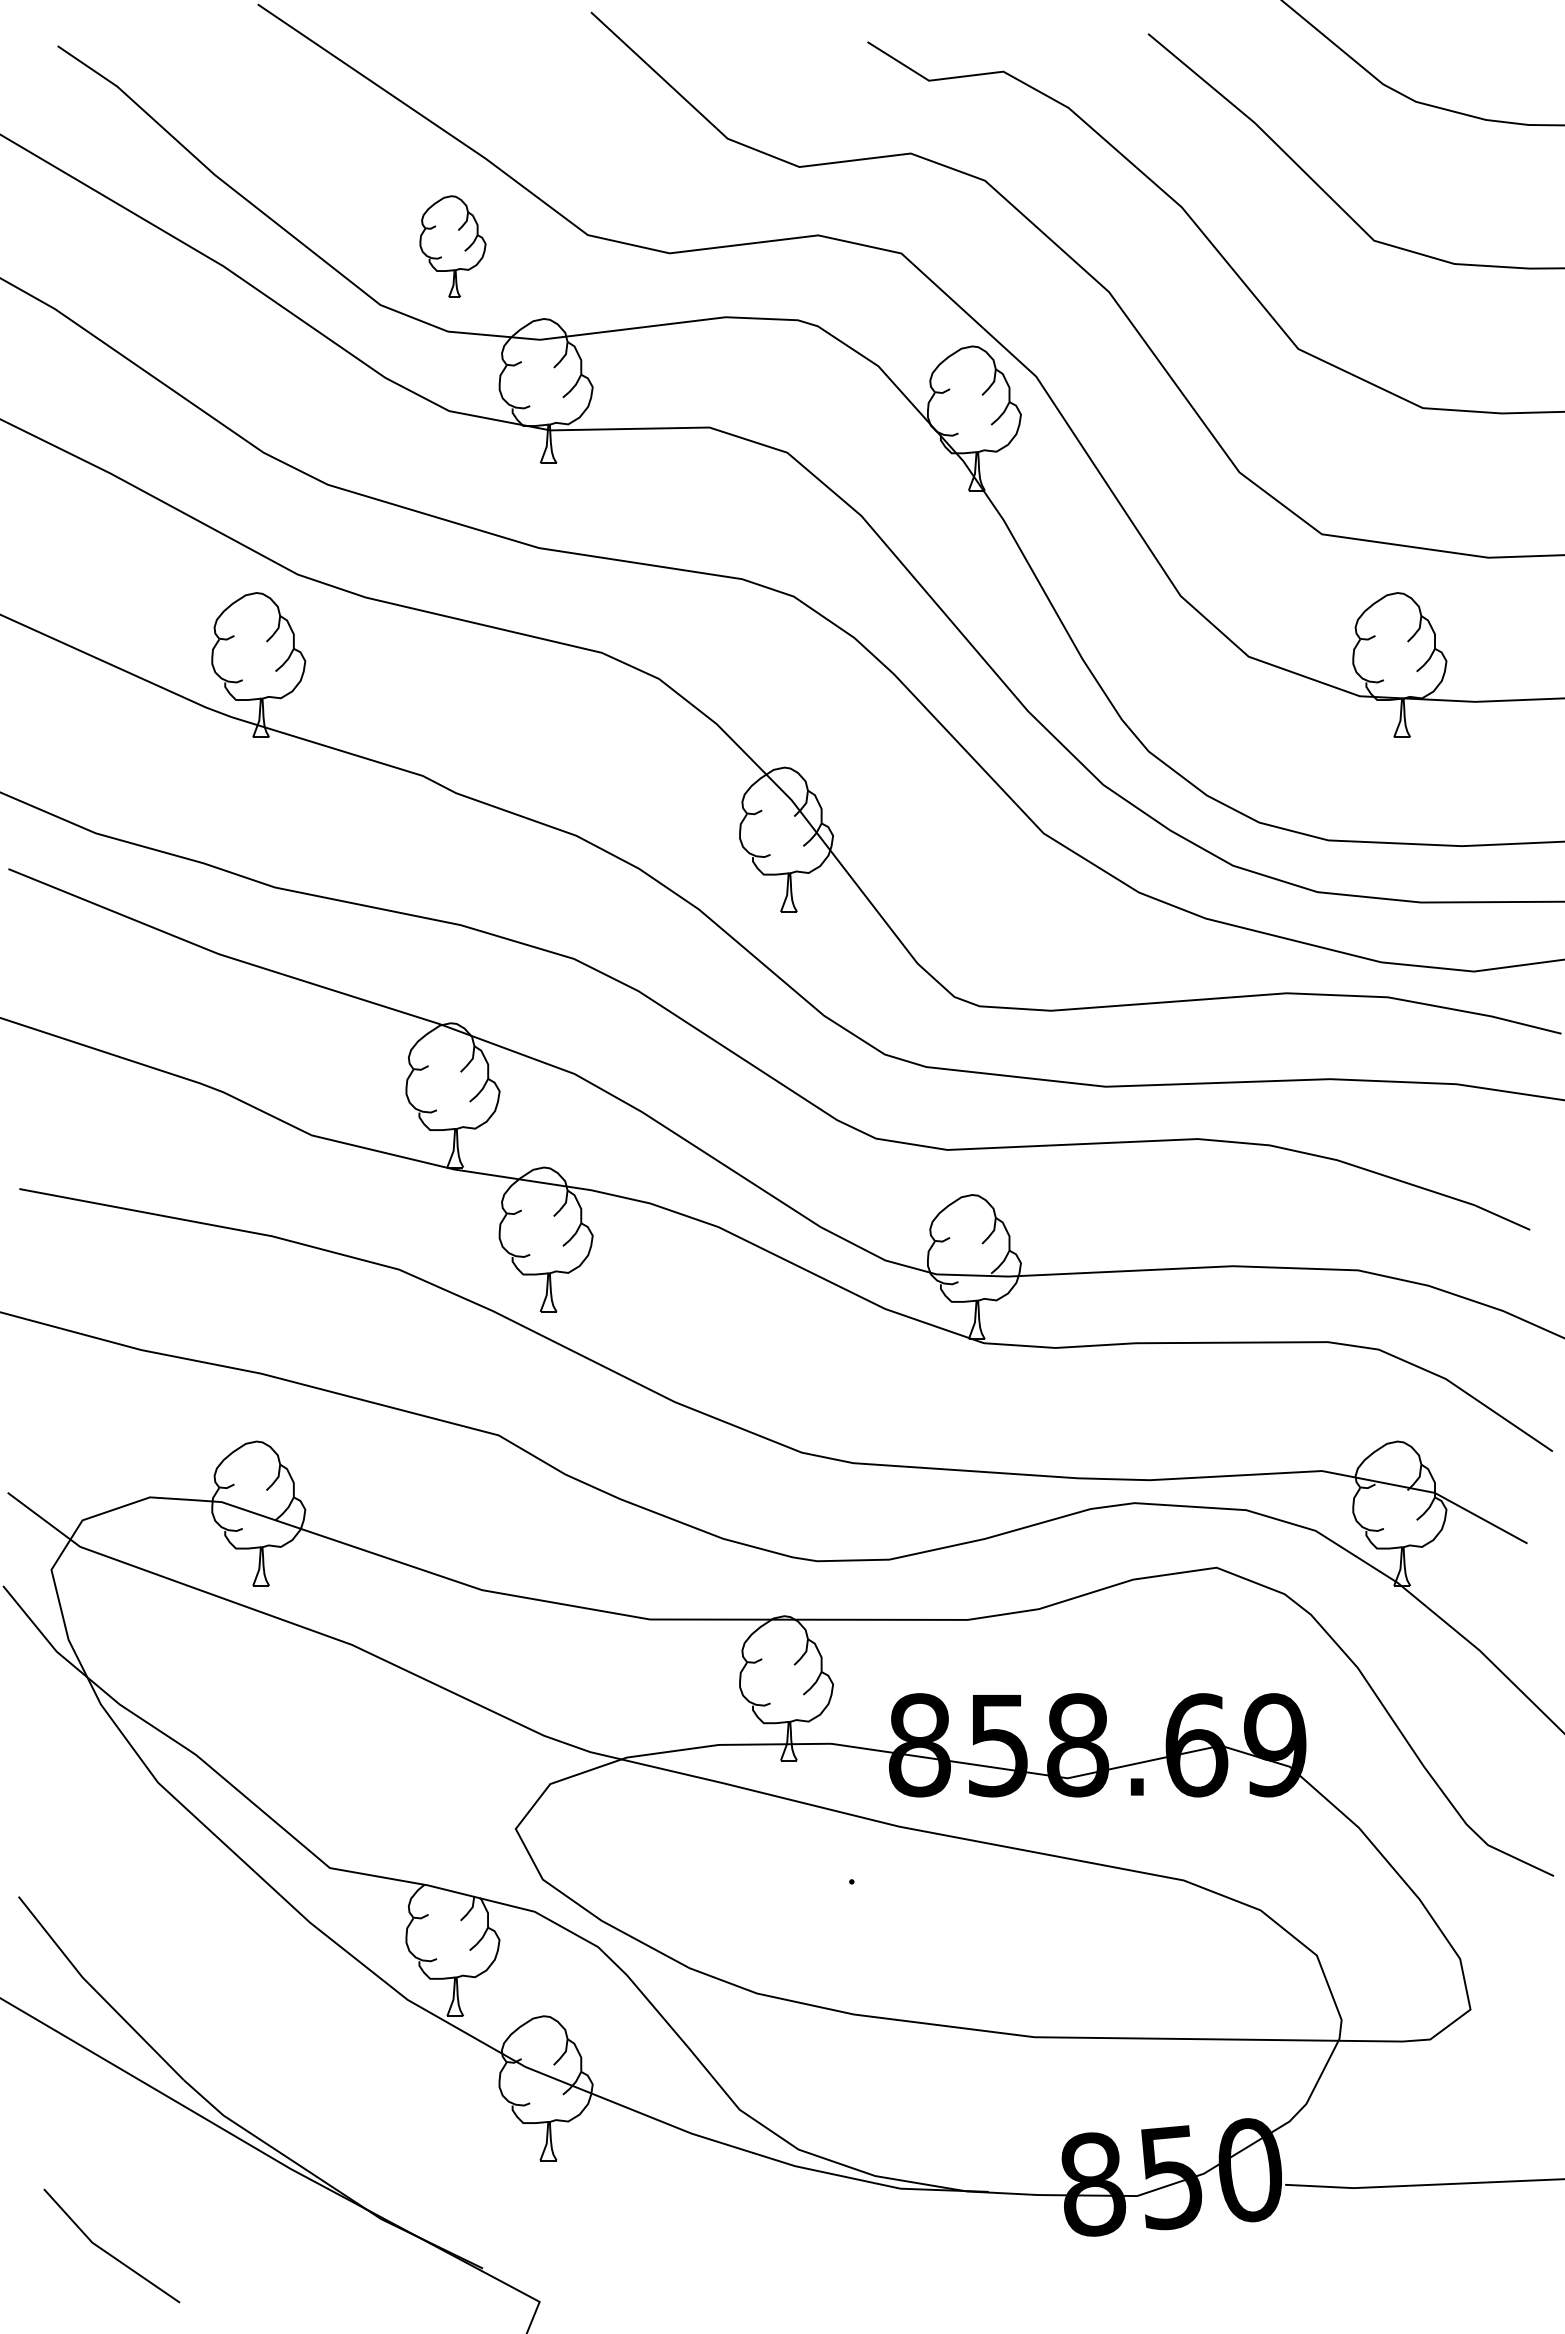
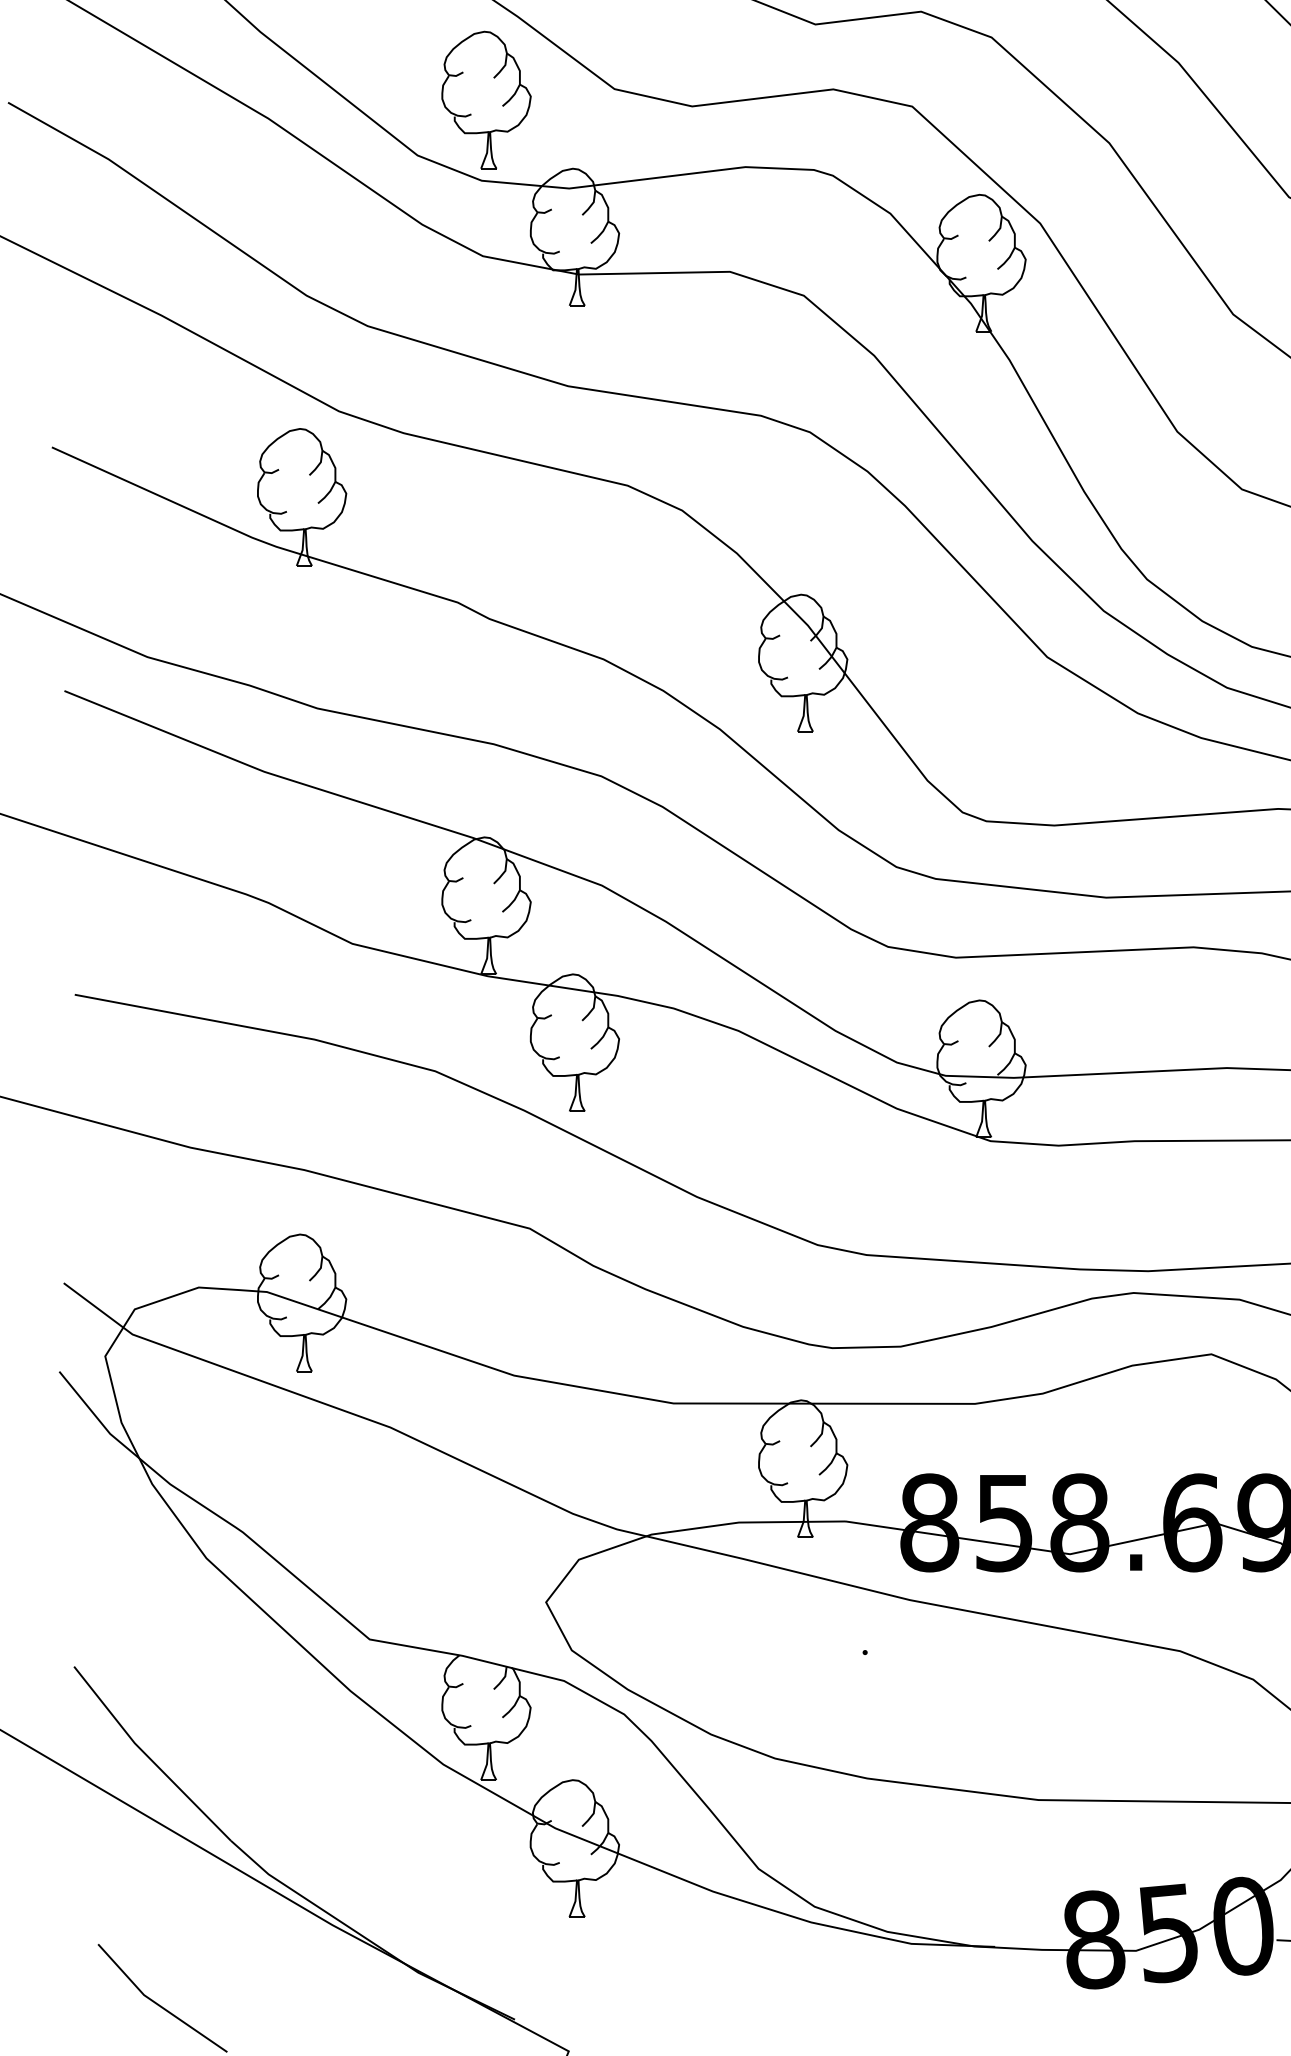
part: (452, 246) -> (486, 99), size x1.43

